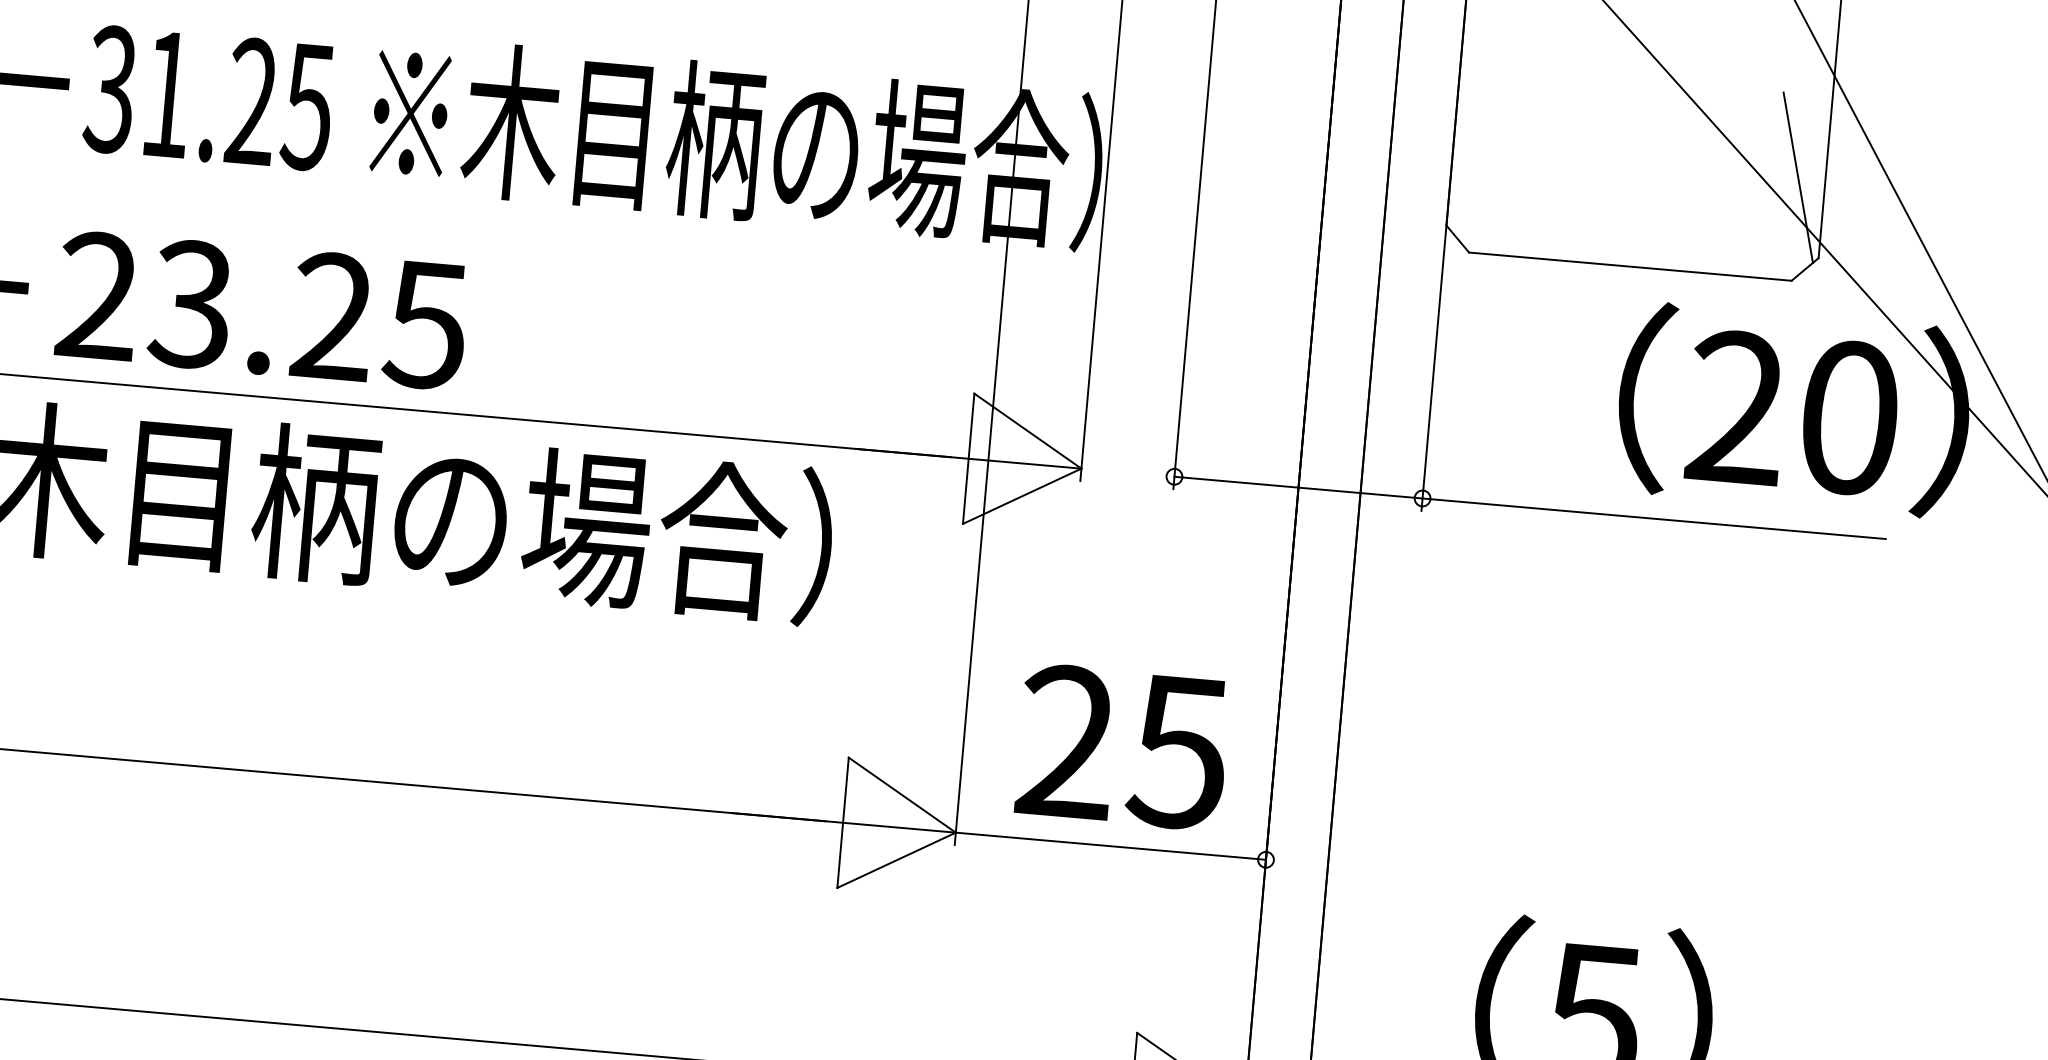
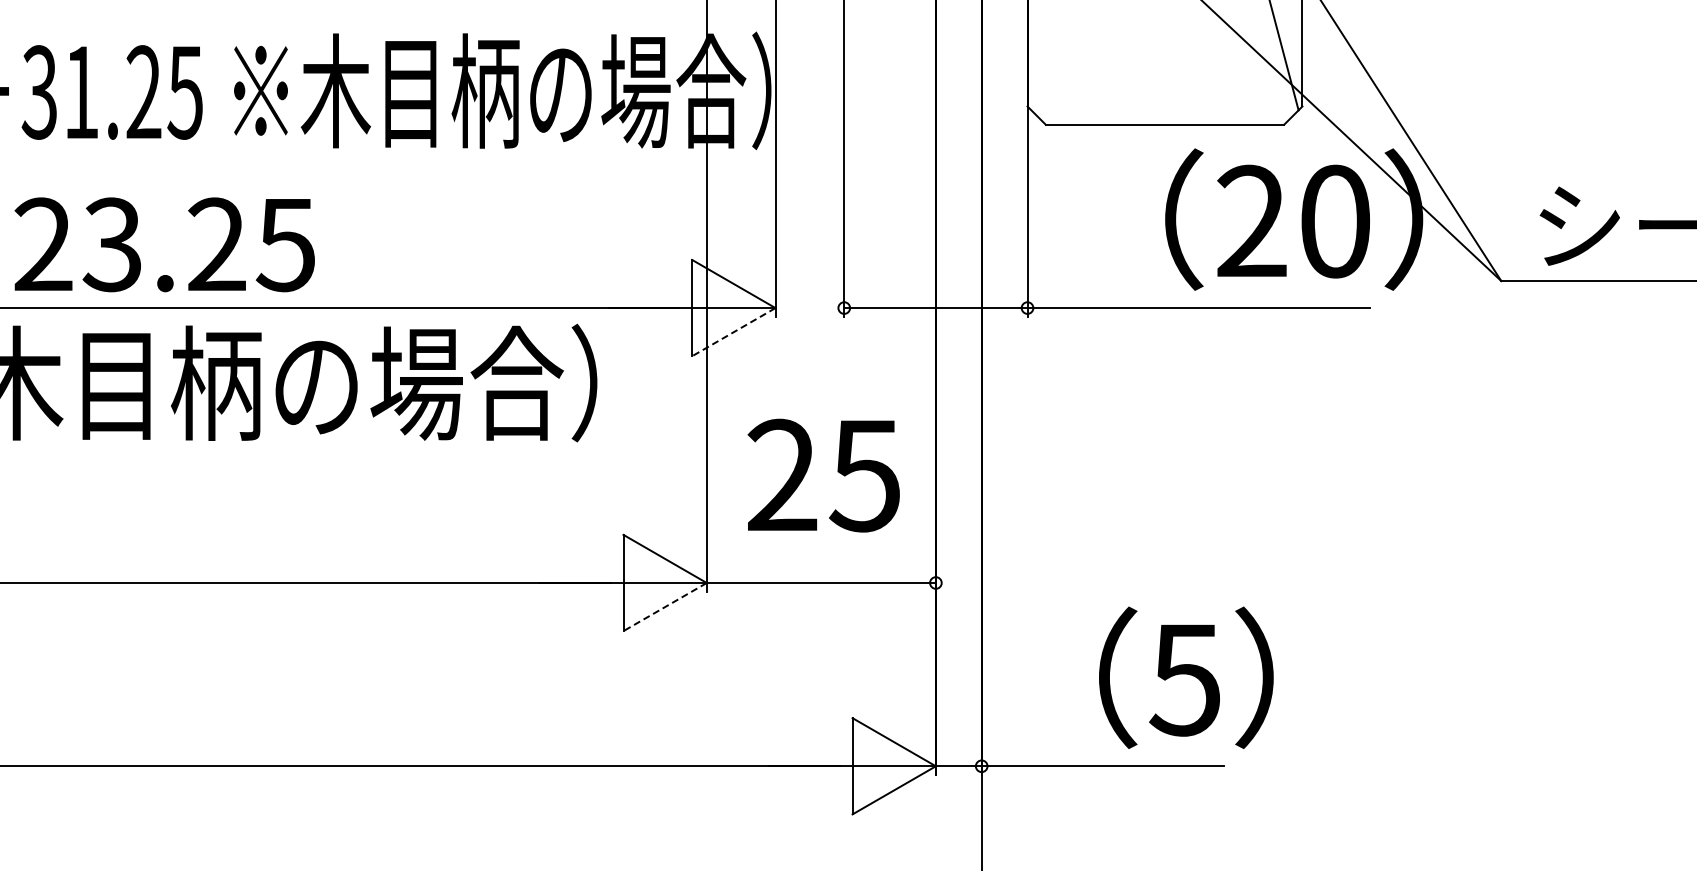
line: (1021, 496) -> (733, 332), solid -> dashed
text: (1122, 746) -> (823, 475), moved
line: (895, 860) -> (664, 607), solid -> dashed

